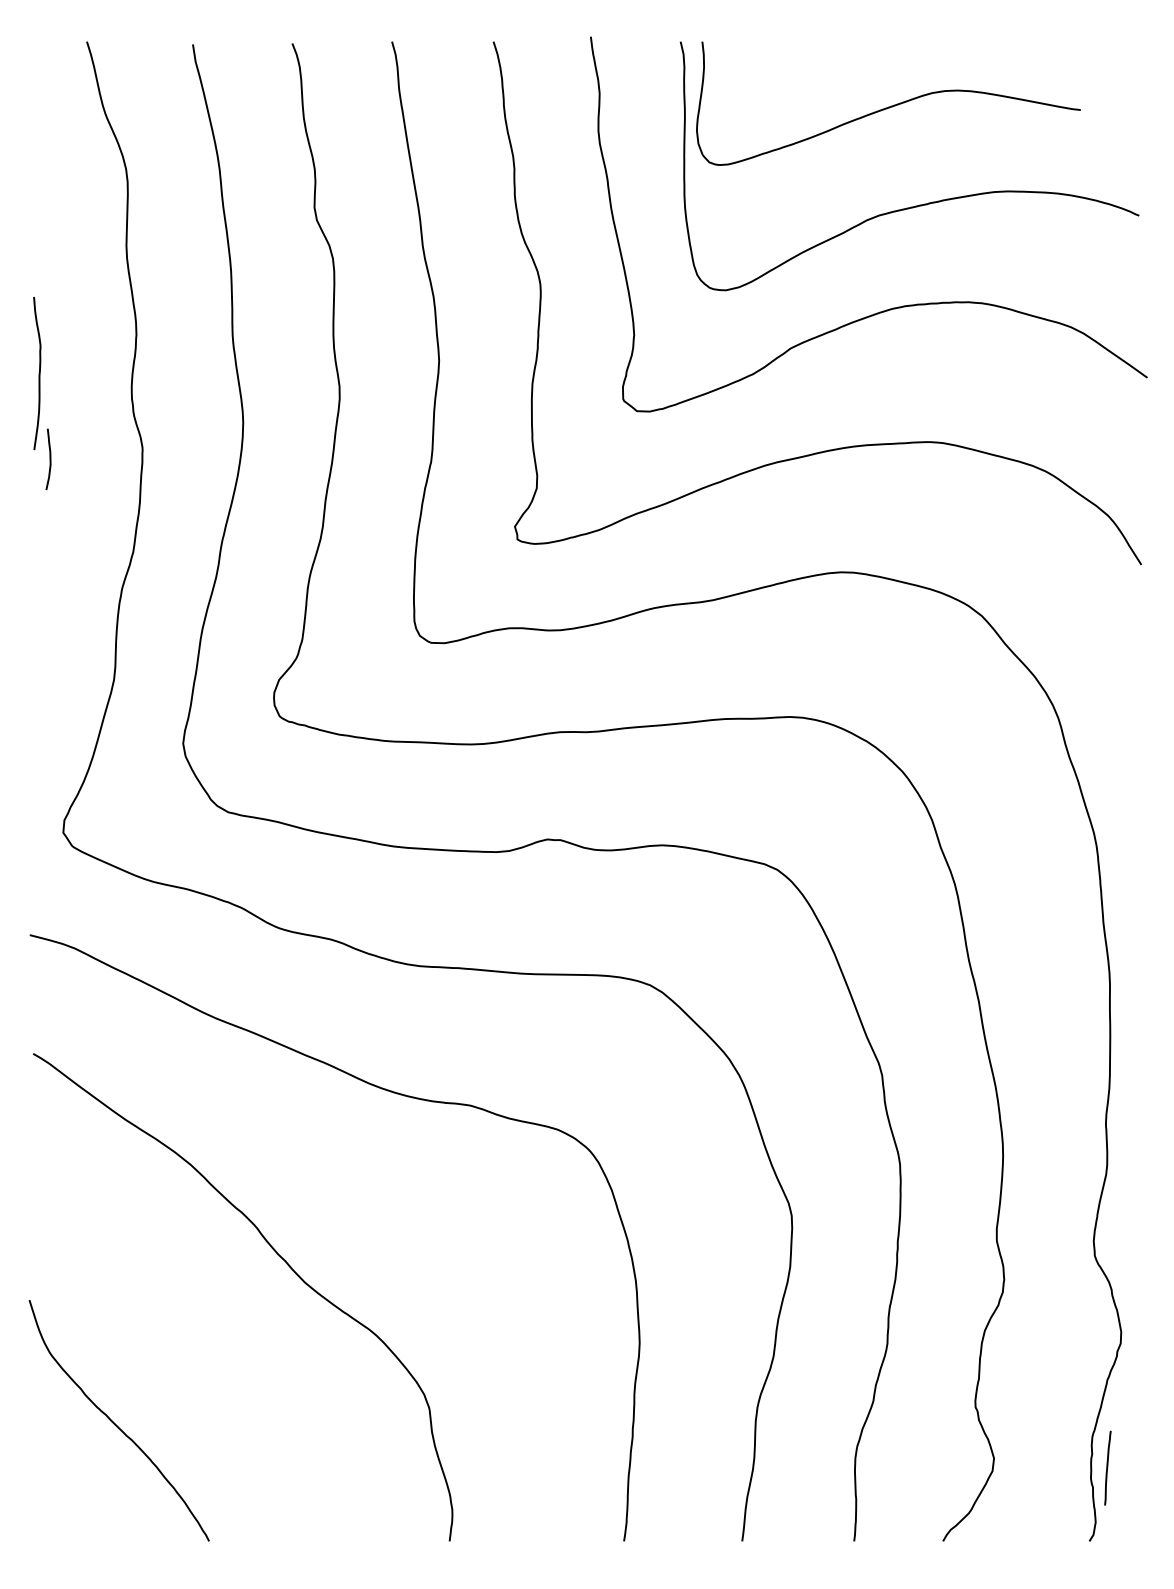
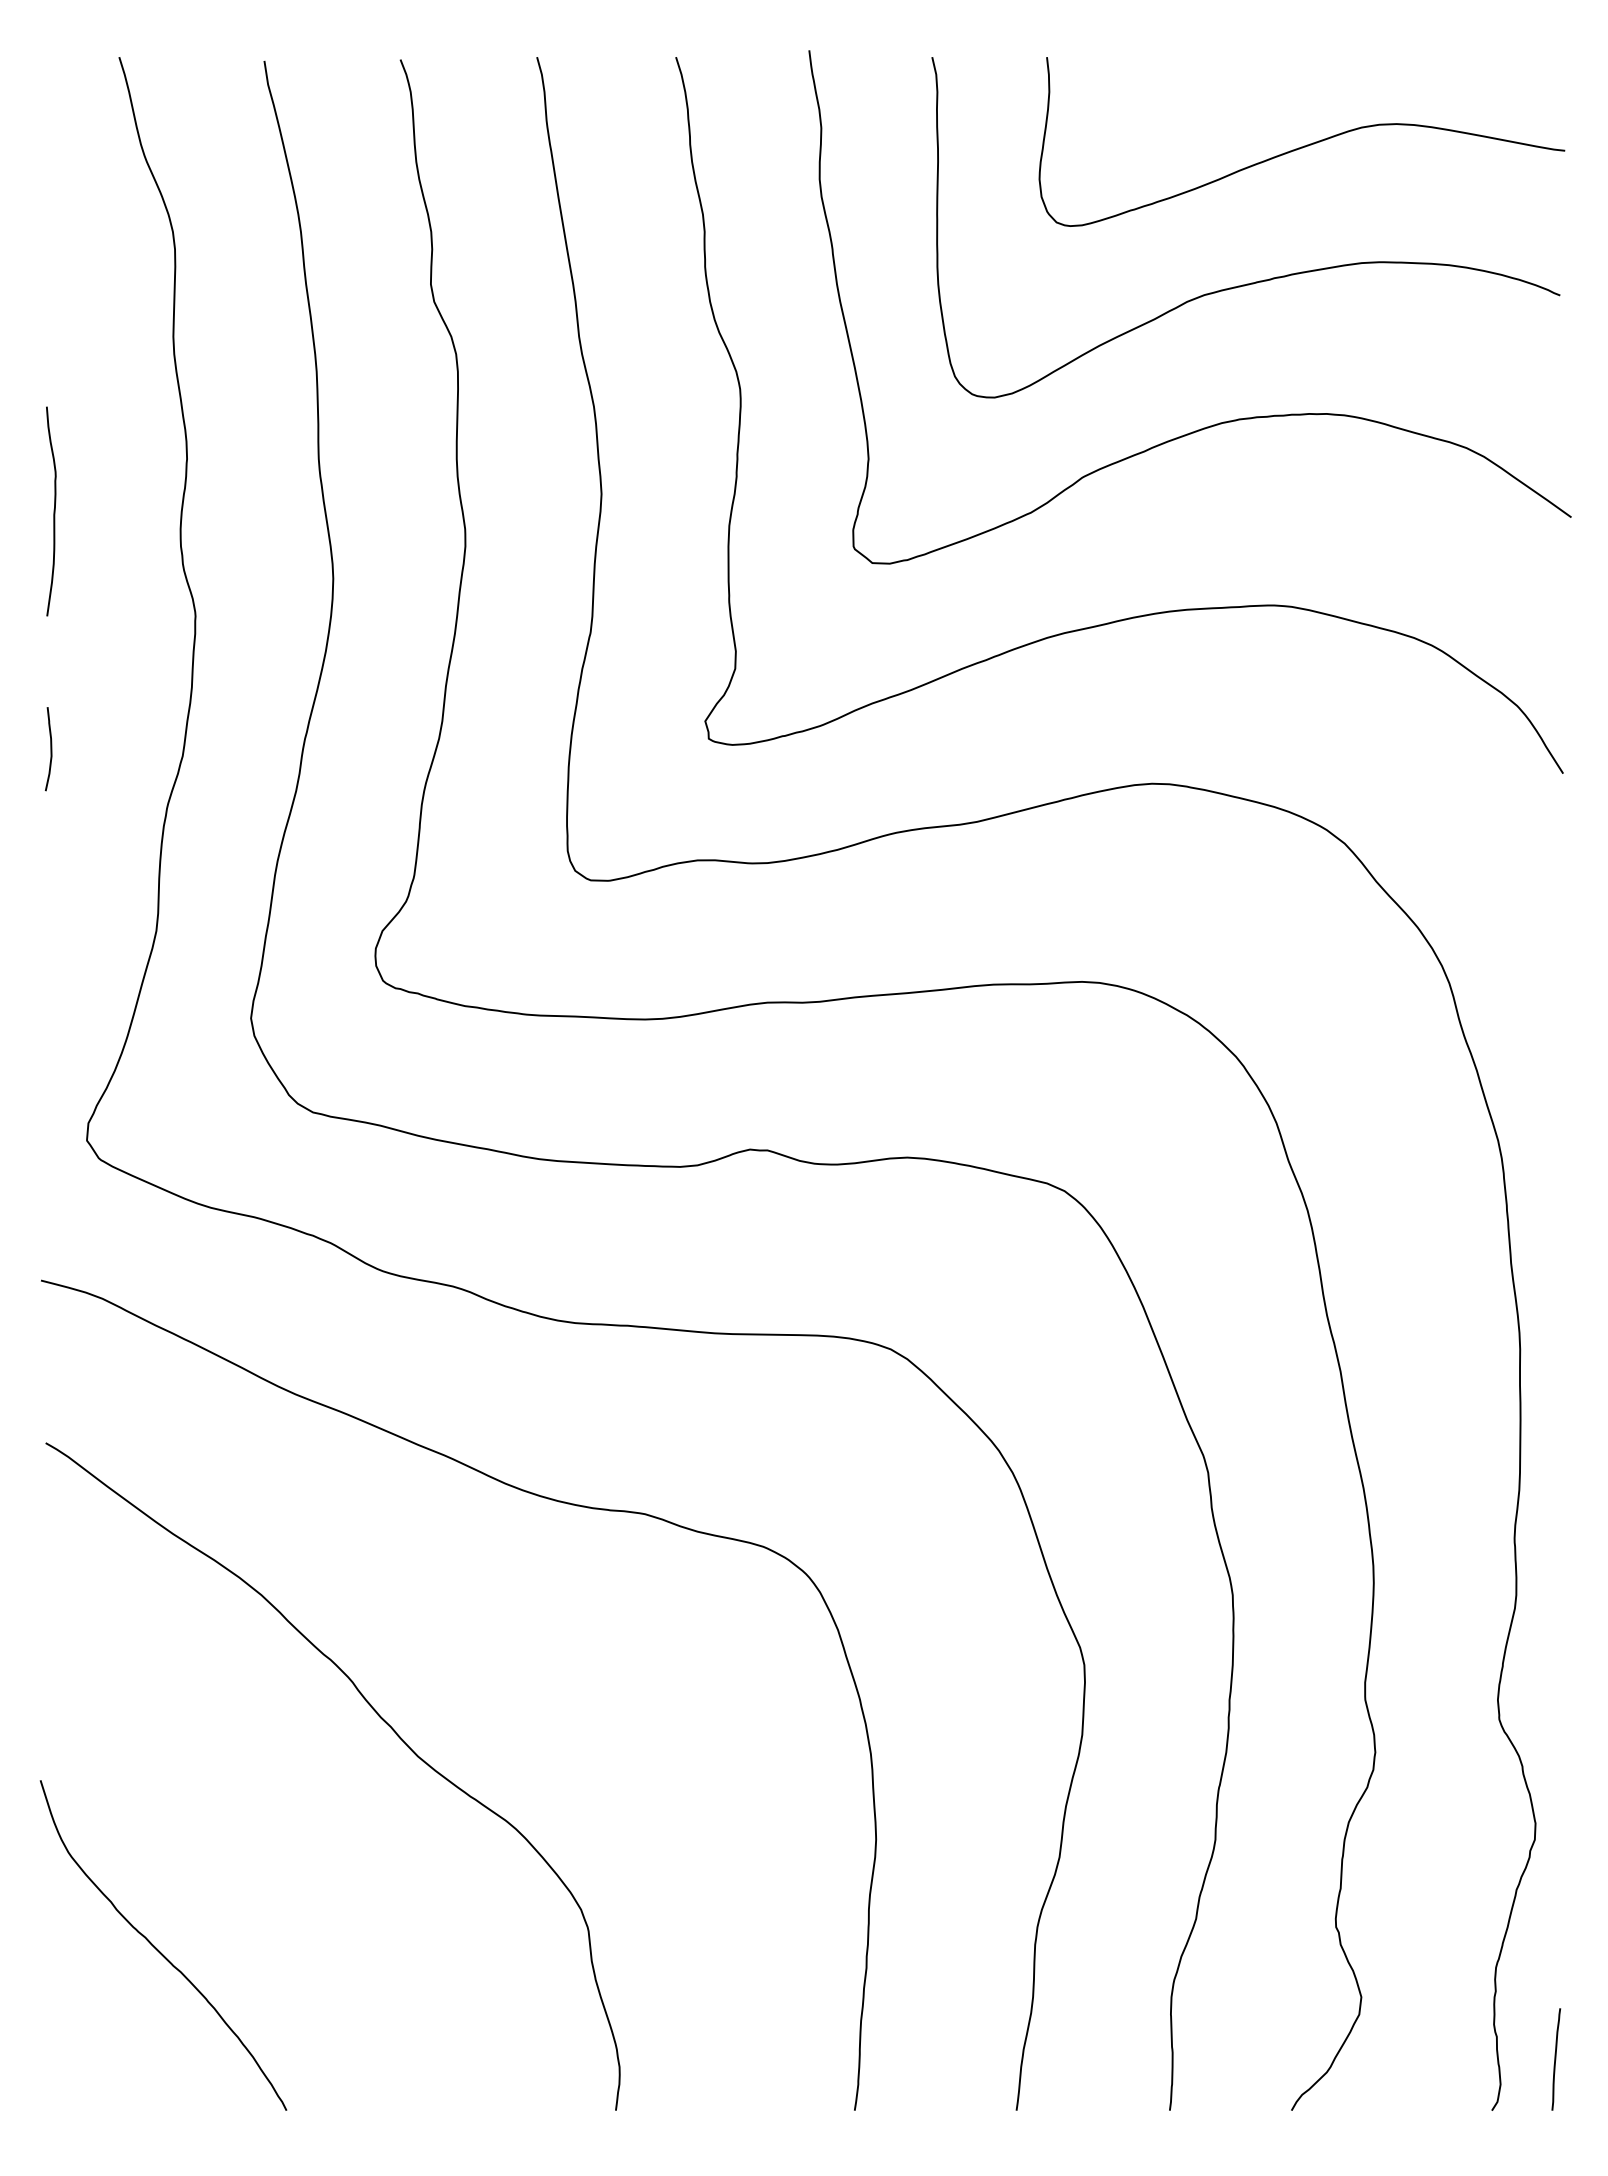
curve: (890, 106) -> (1304, 145), moved
curve: (49, 459) -> (50, 749), moved
curve: (1108, 1468) -> (1556, 2059), moved

